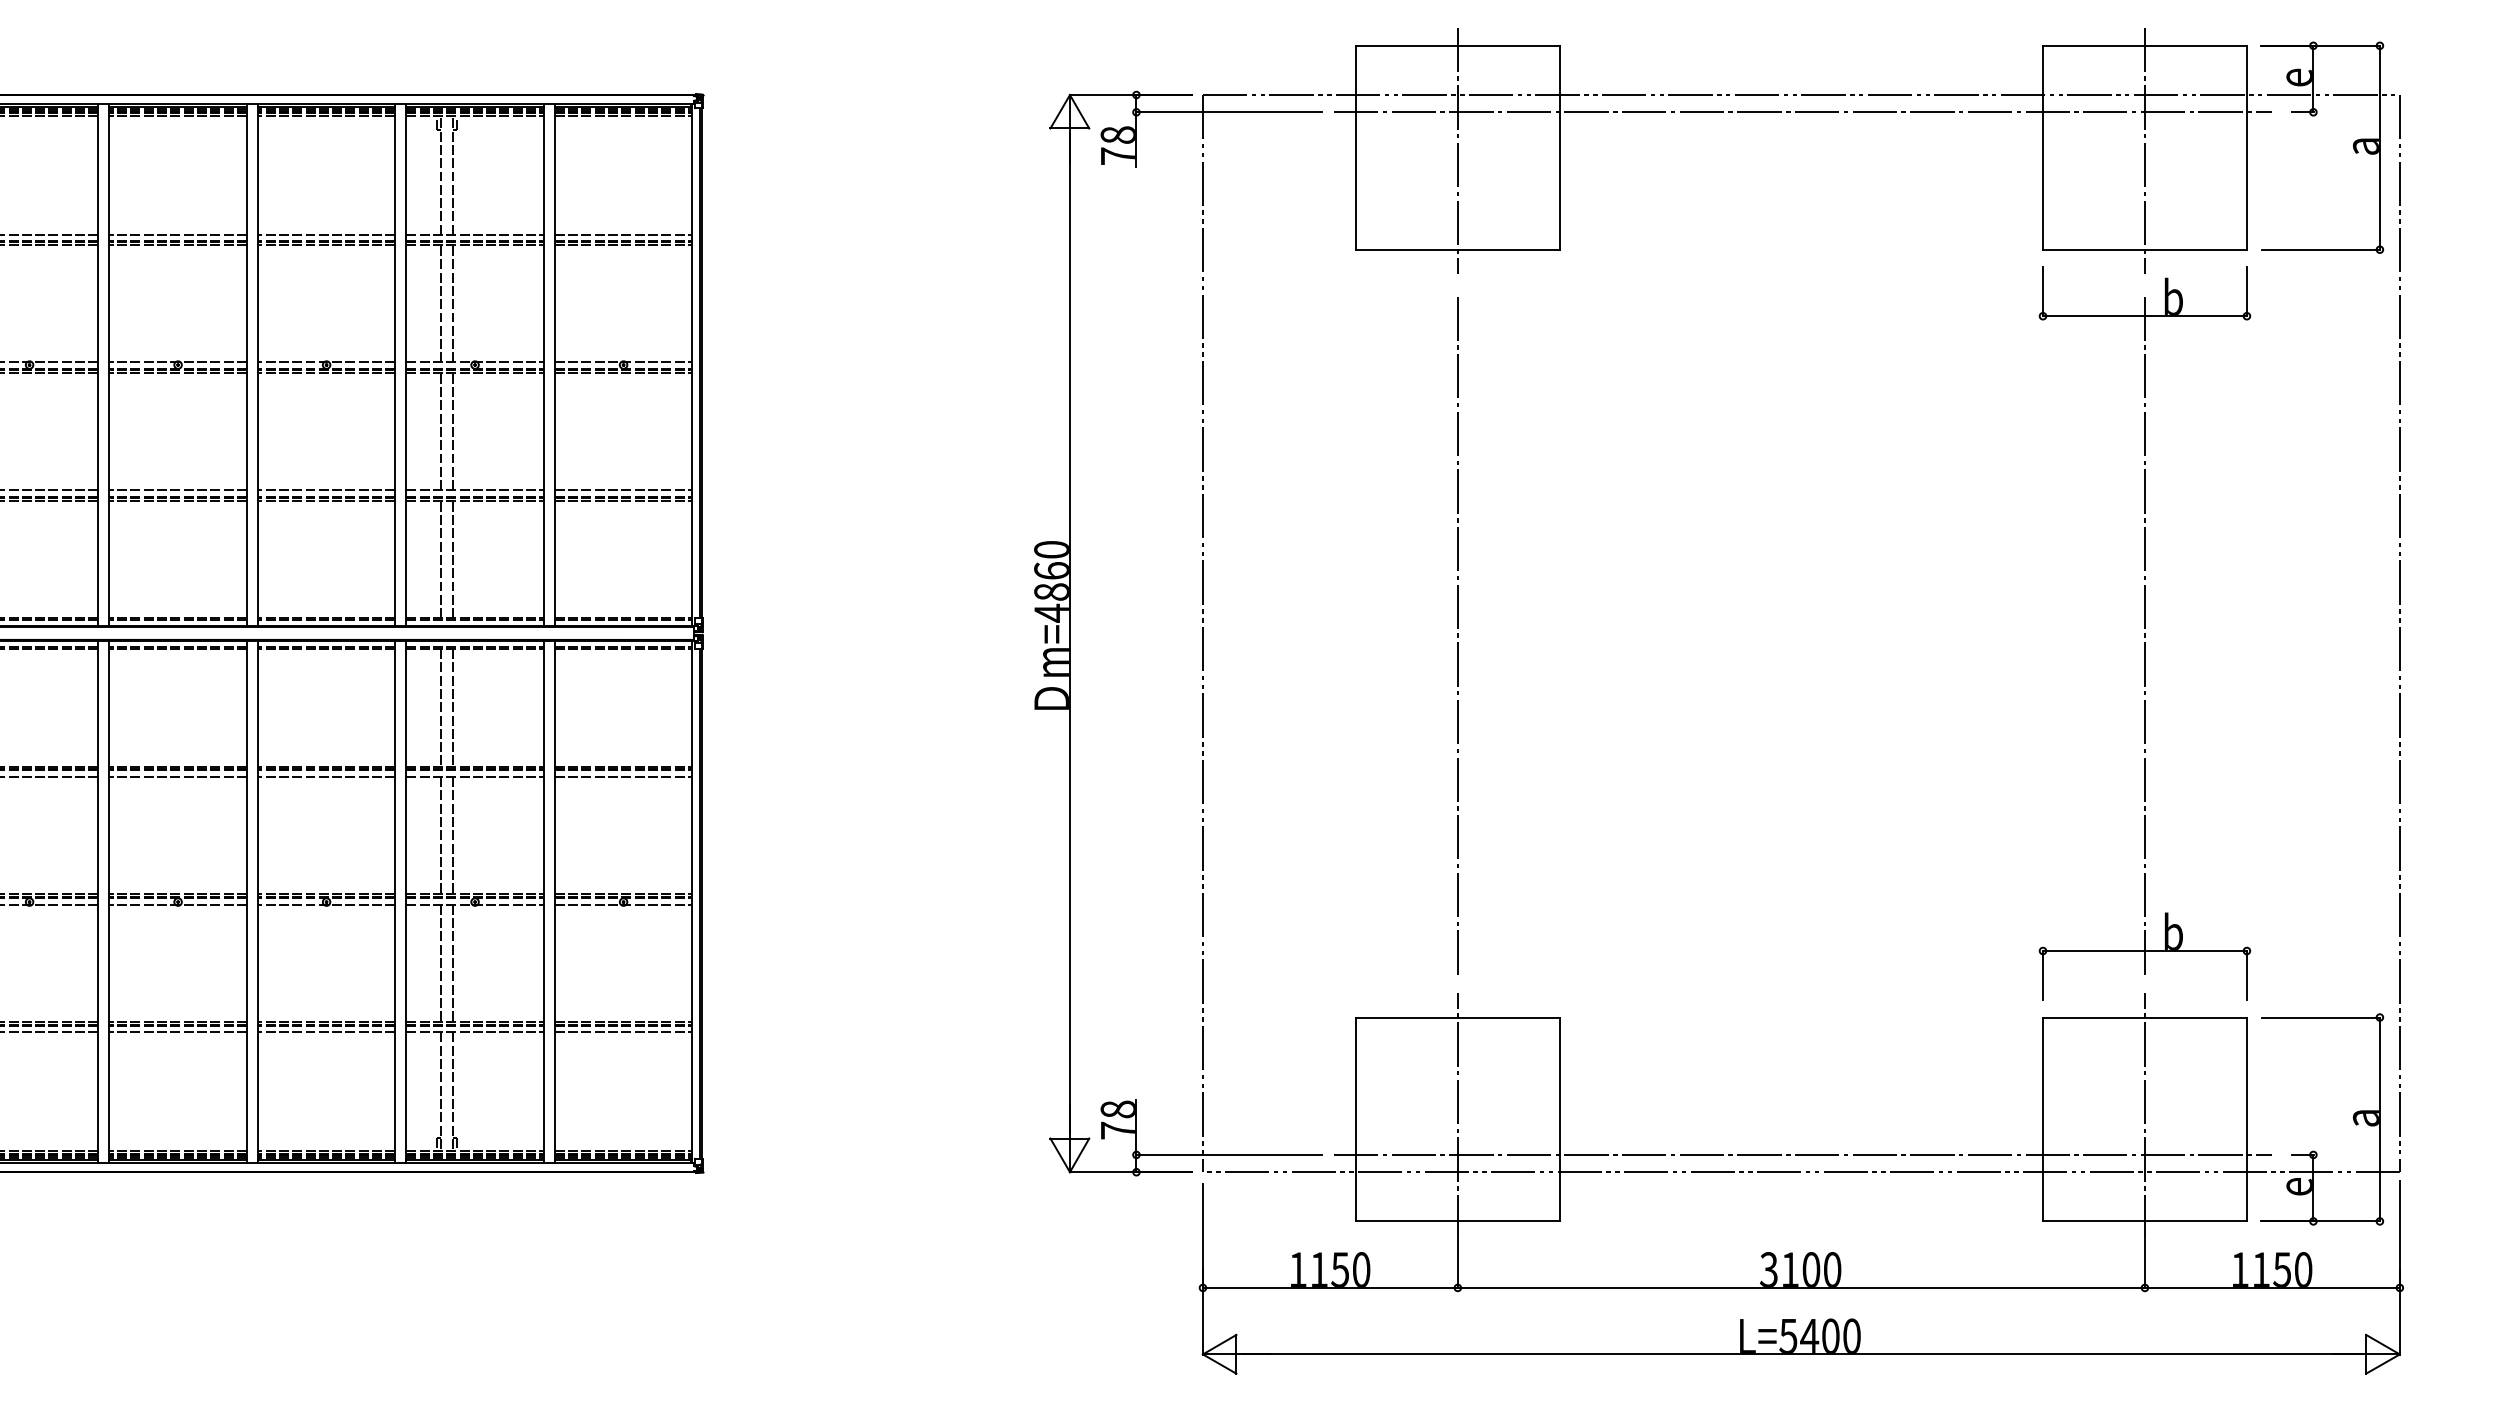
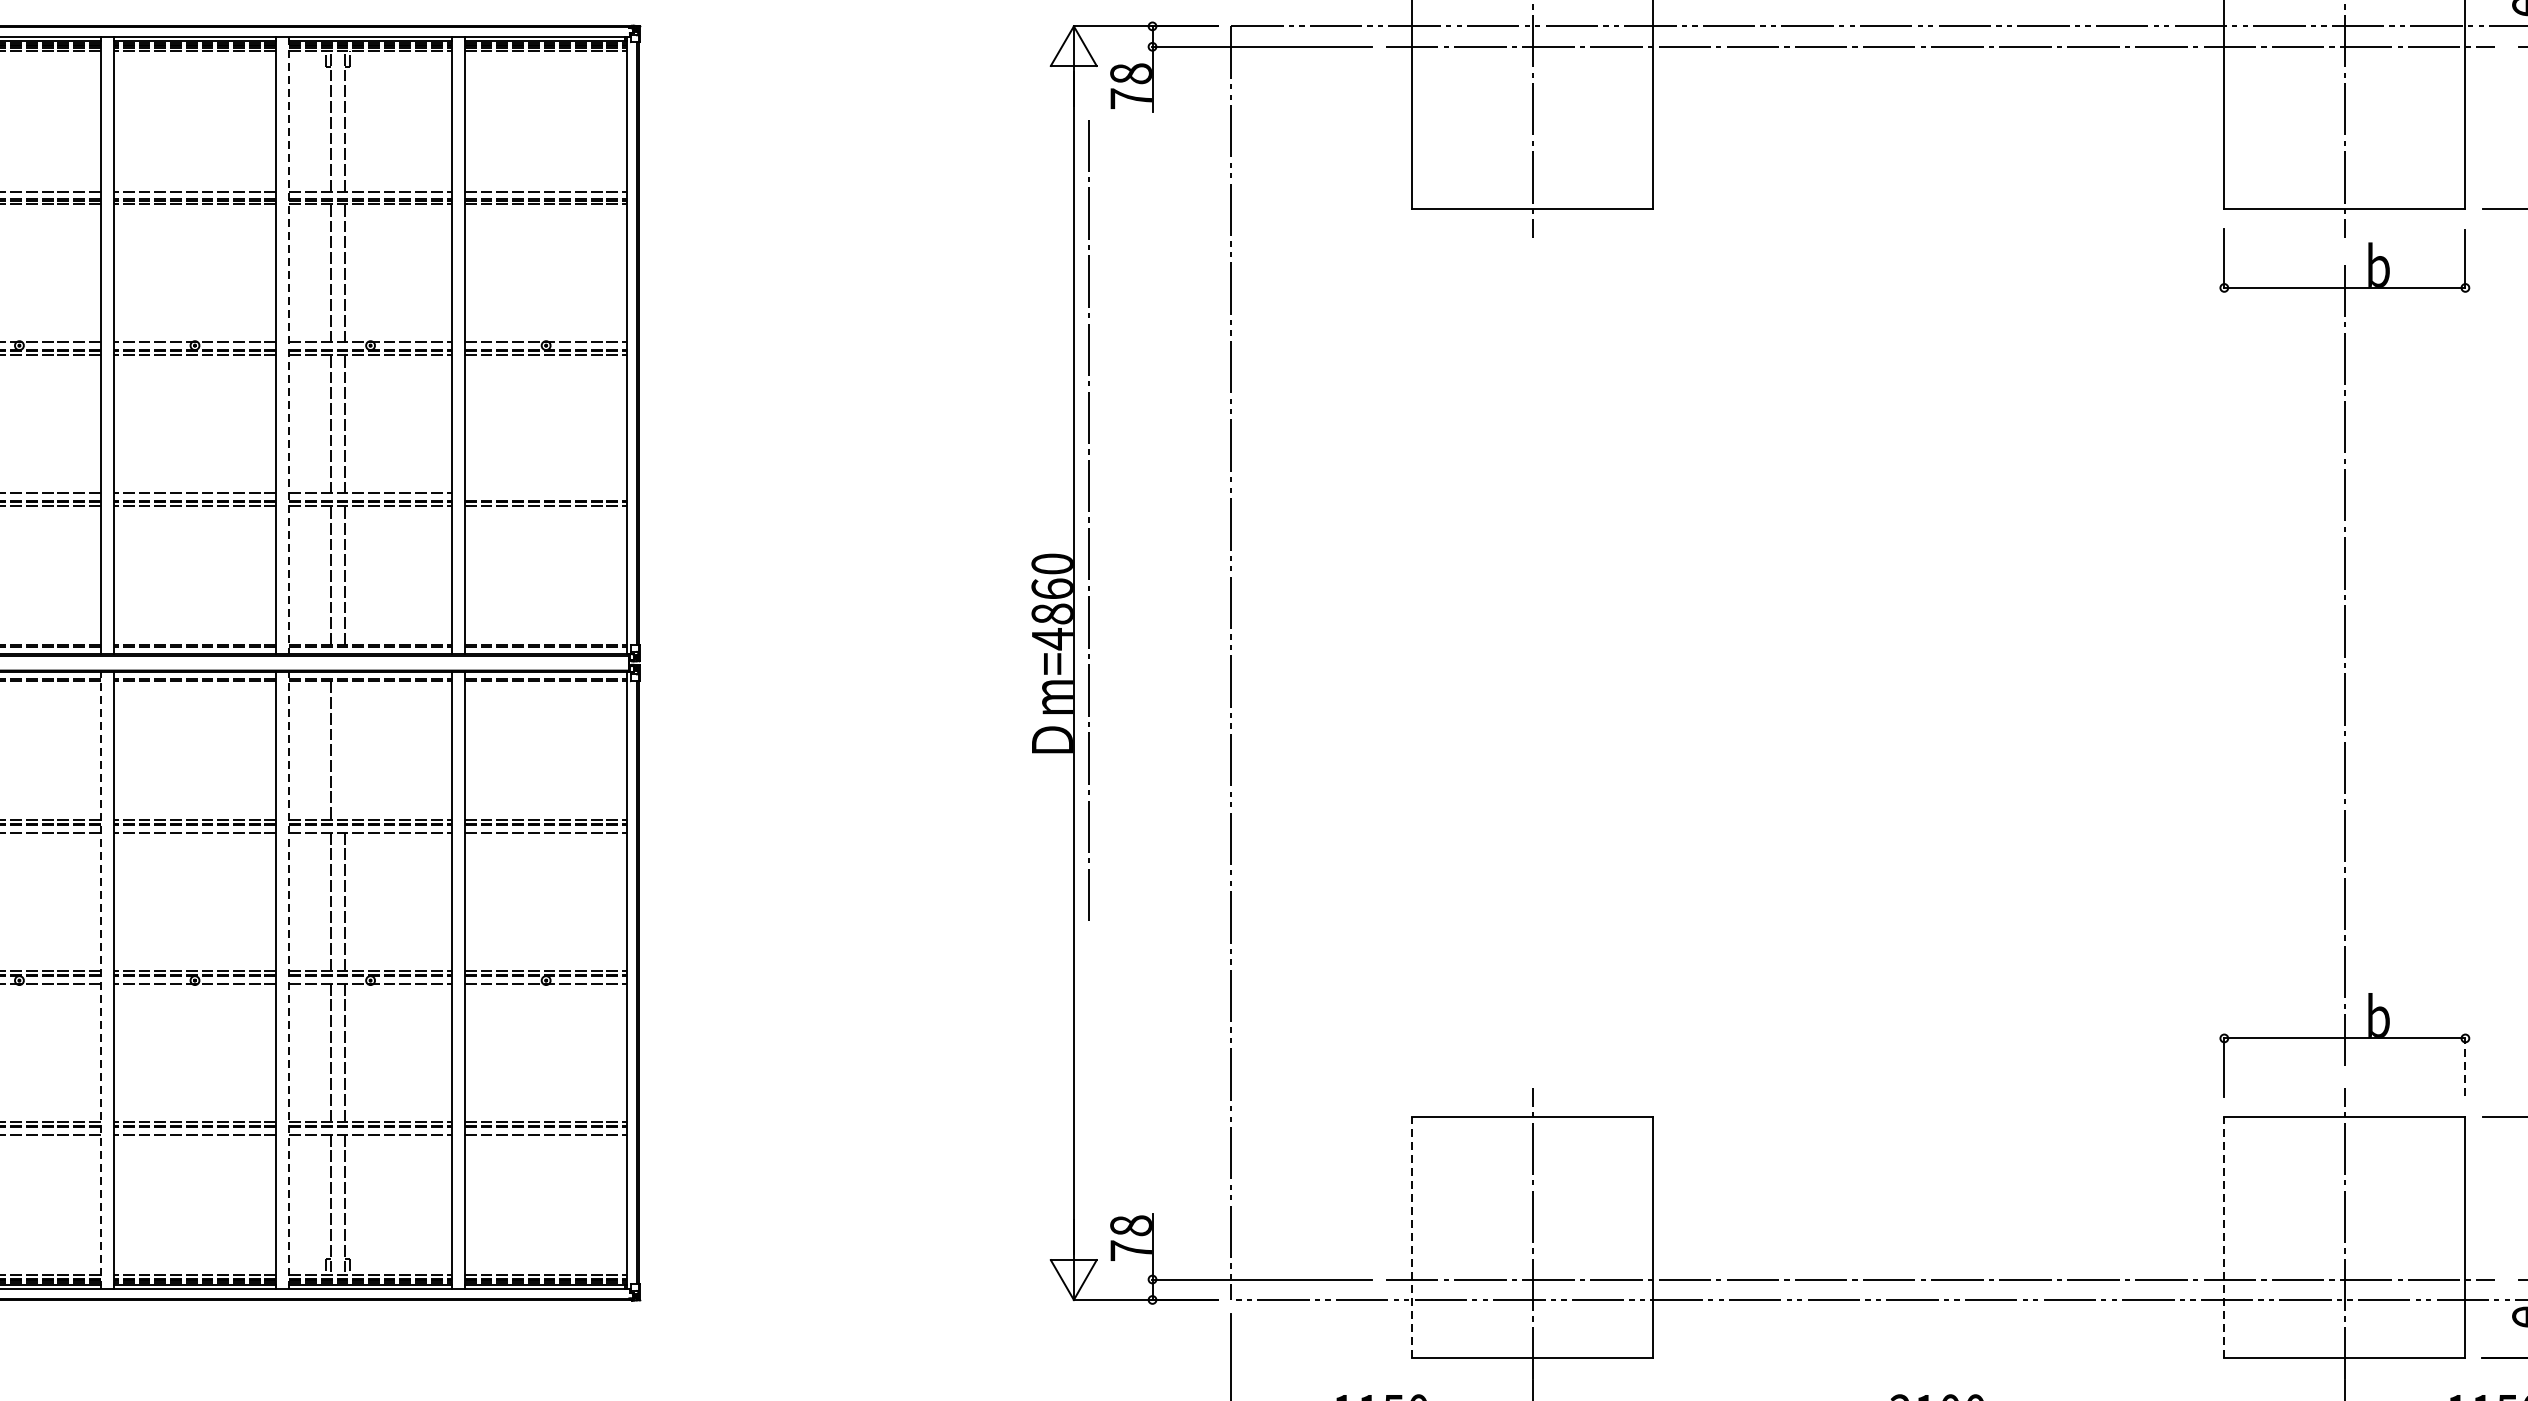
line: (406, 364) -> (289, 344), solid -> dashed
line: (623, 490) -> (546, 493), removed
line: (1457, 635) -> (1088, 519), moved
line: (453, 707) -> (345, 750), removed
line: (246, 902) -> (100, 981), solid -> dashed
line: (406, 902) -> (289, 981), solid -> dashed
line: (2246, 974) -> (2464, 1066), solid -> dashed
line: (1355, 1119) -> (1411, 1237), solid -> dashed
line: (2043, 1119) -> (2224, 1237), solid -> dashed

